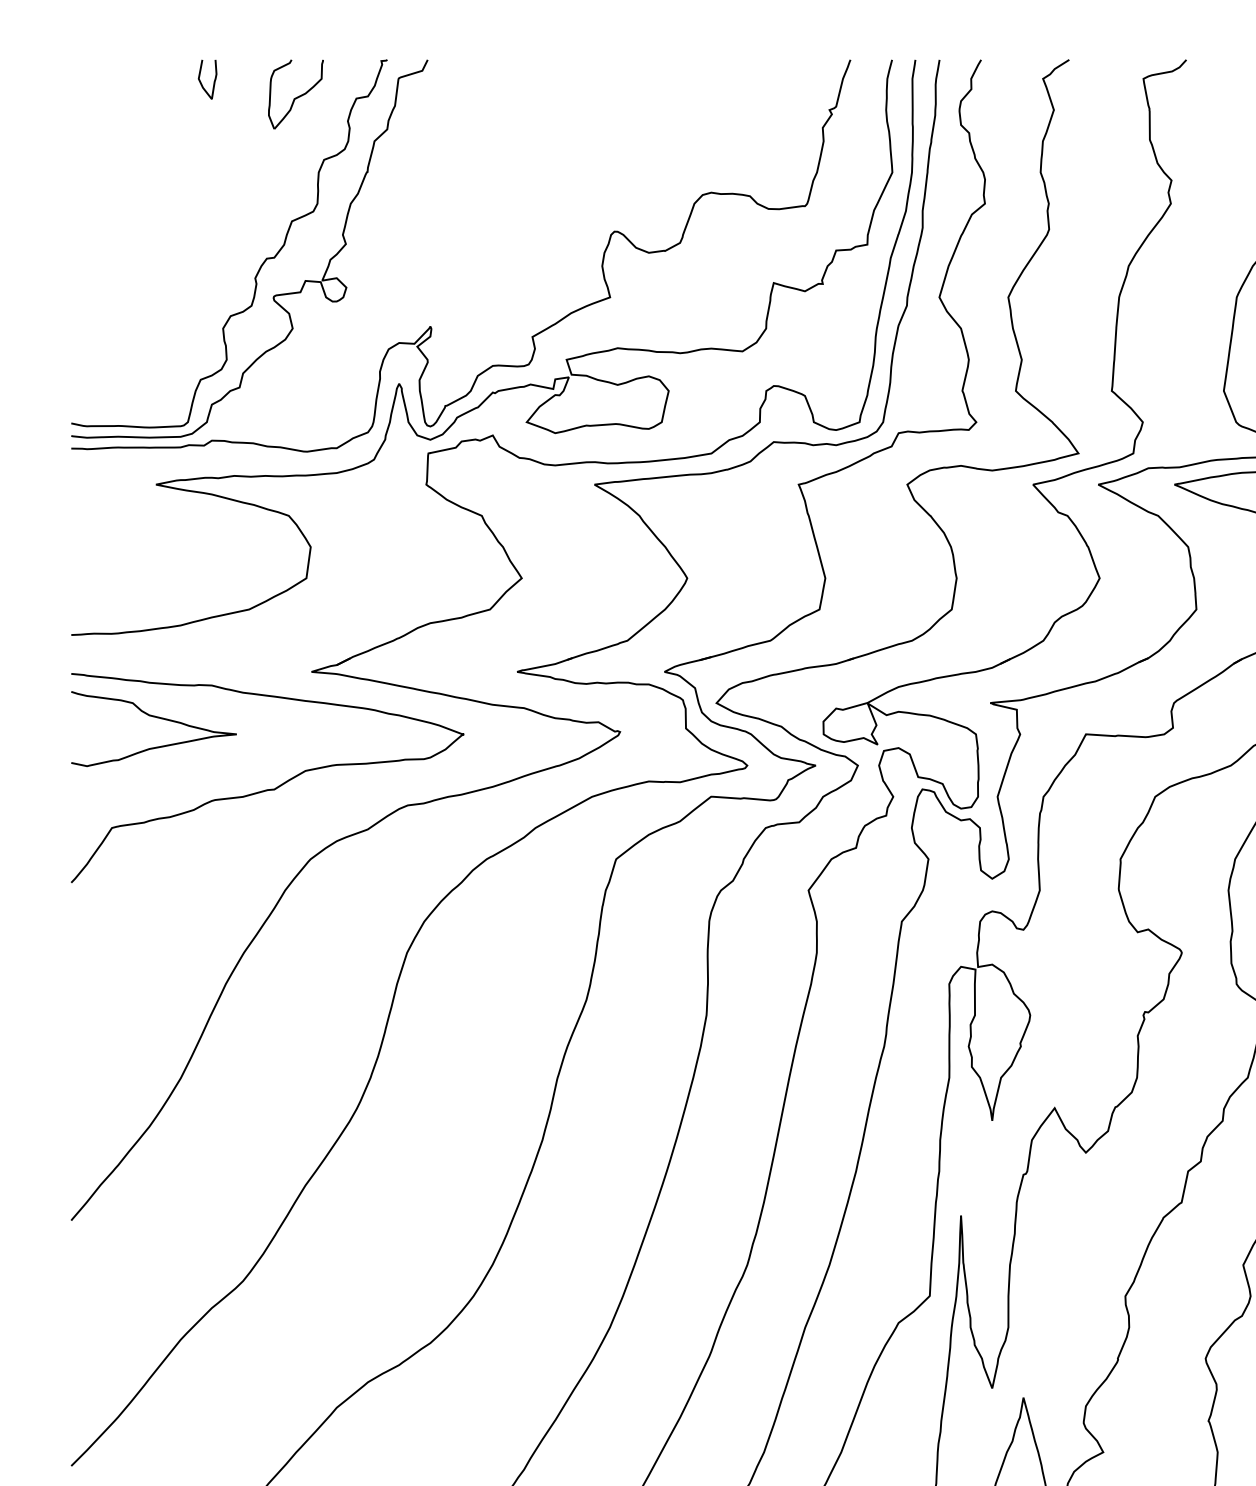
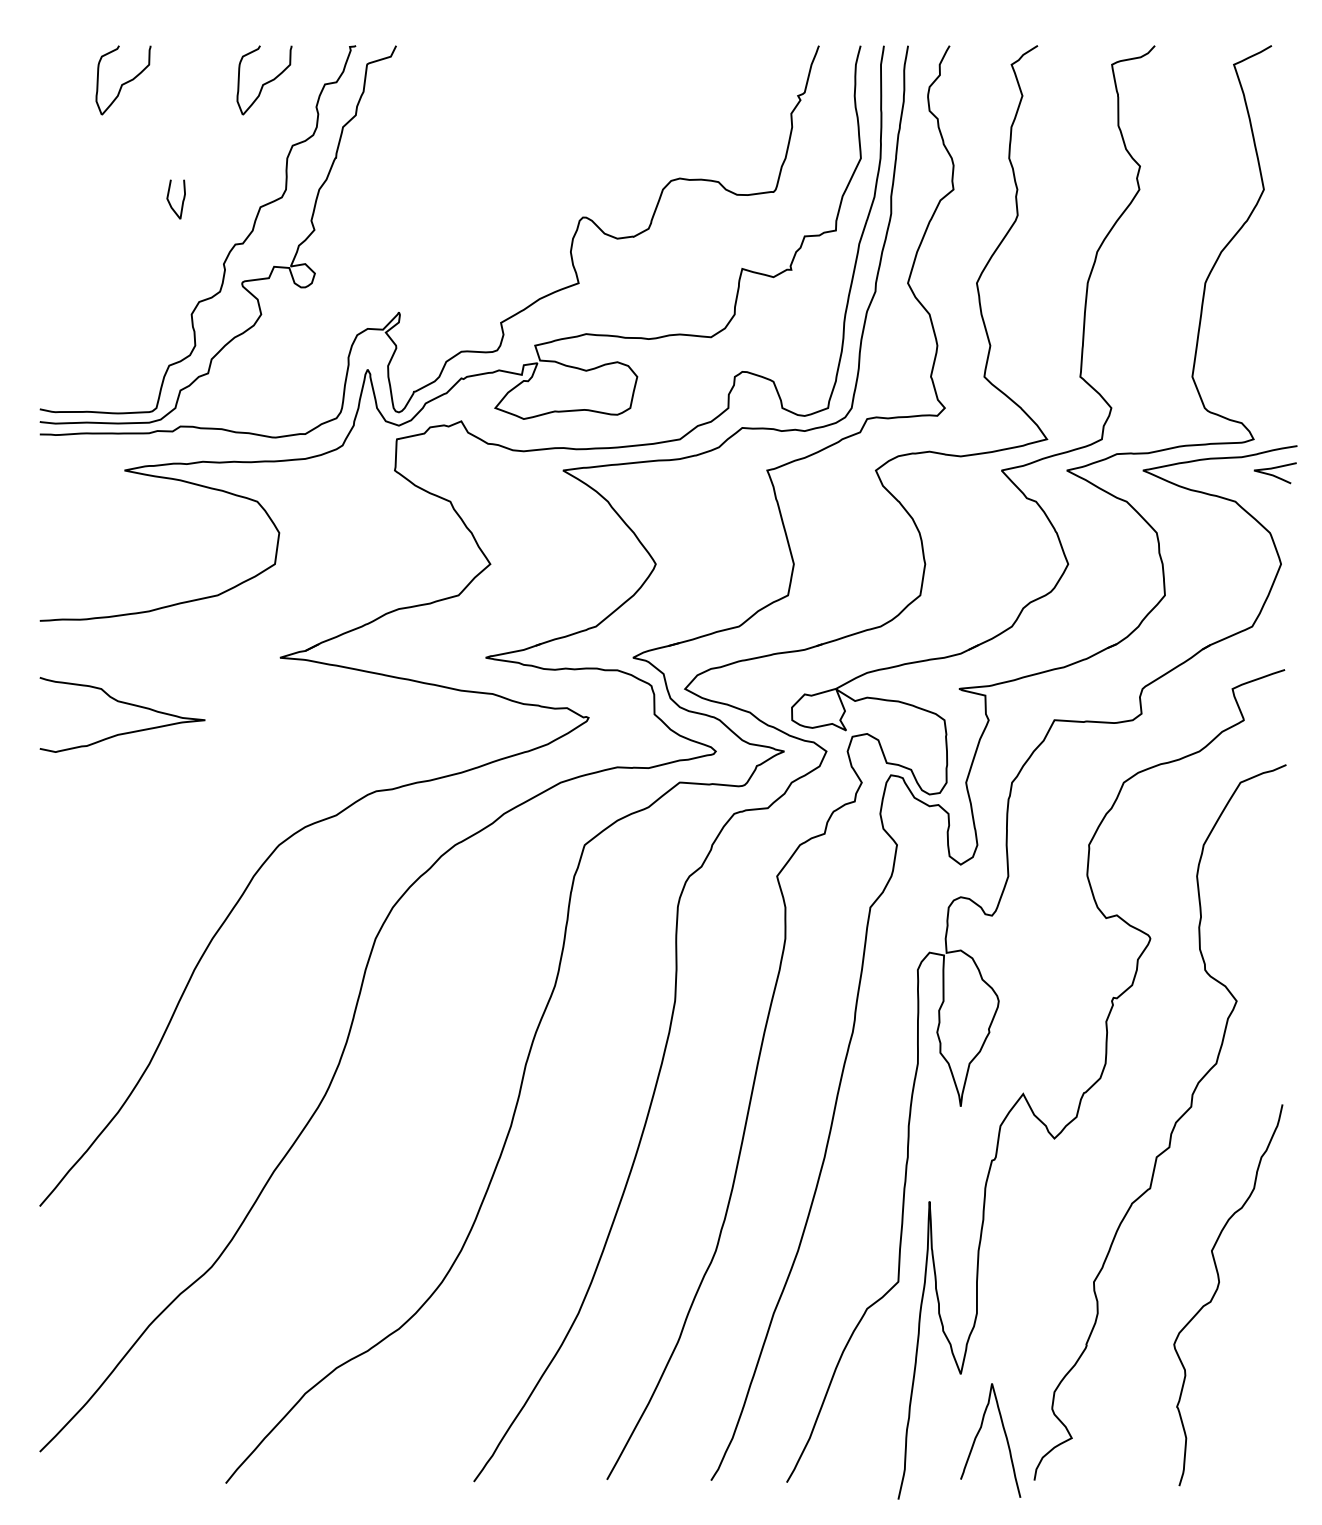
curve: (201, 82) -> (170, 202), moved
part: (154, 94) -> (123, 80), added
curve: (269, 788) -> (238, 774), removed

